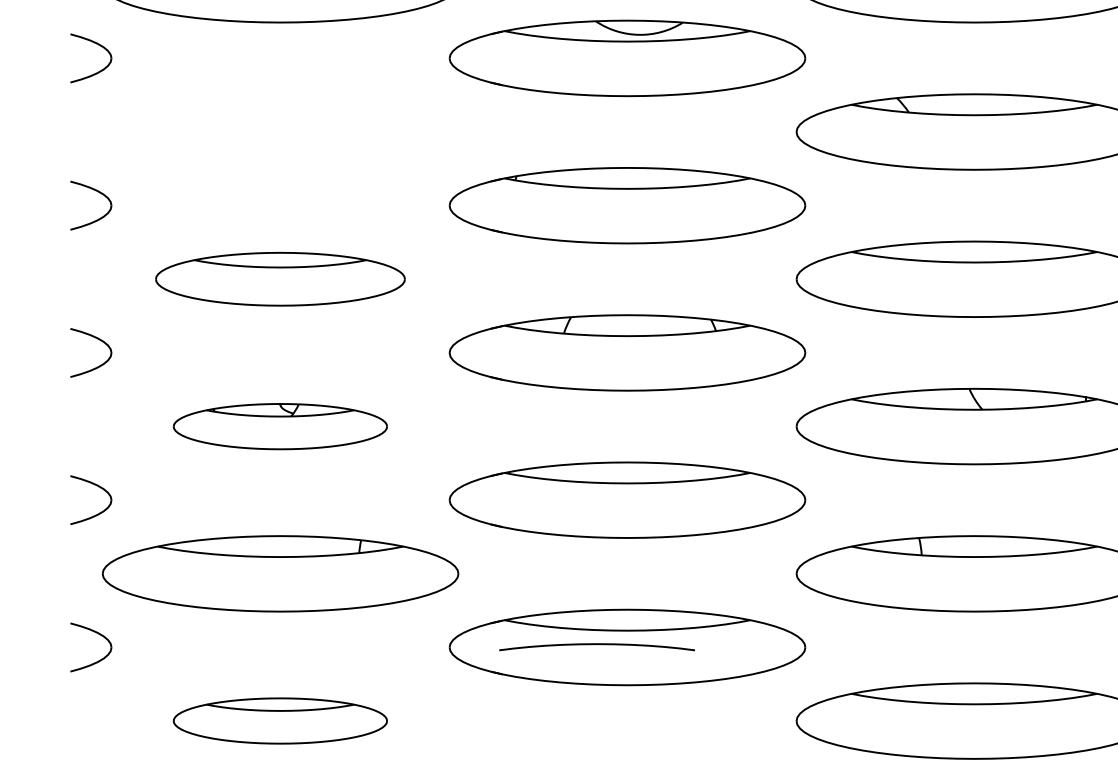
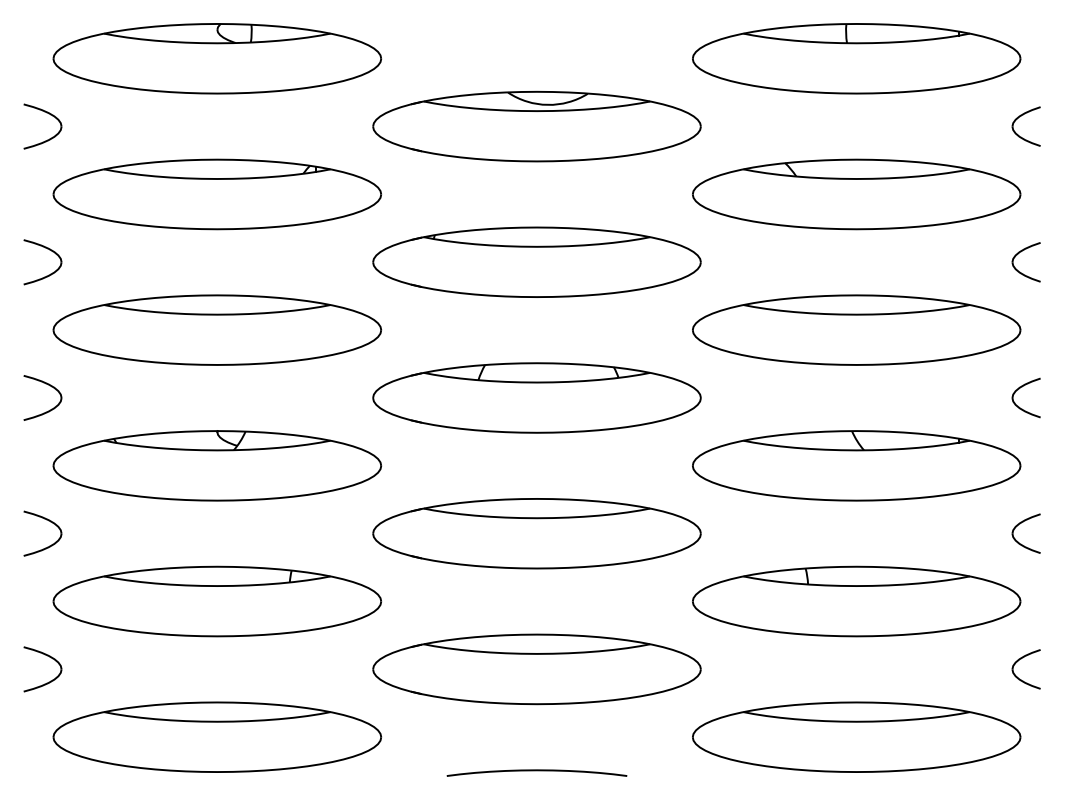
part: (280, 132) -> (217, 194), added
part: (279, 278) -> (216, 329), size x1.43
part: (279, 426) -> (216, 465), size x1.67
curve: (596, 645) -> (536, 771), moved
part: (279, 720) -> (216, 736), size x1.67

